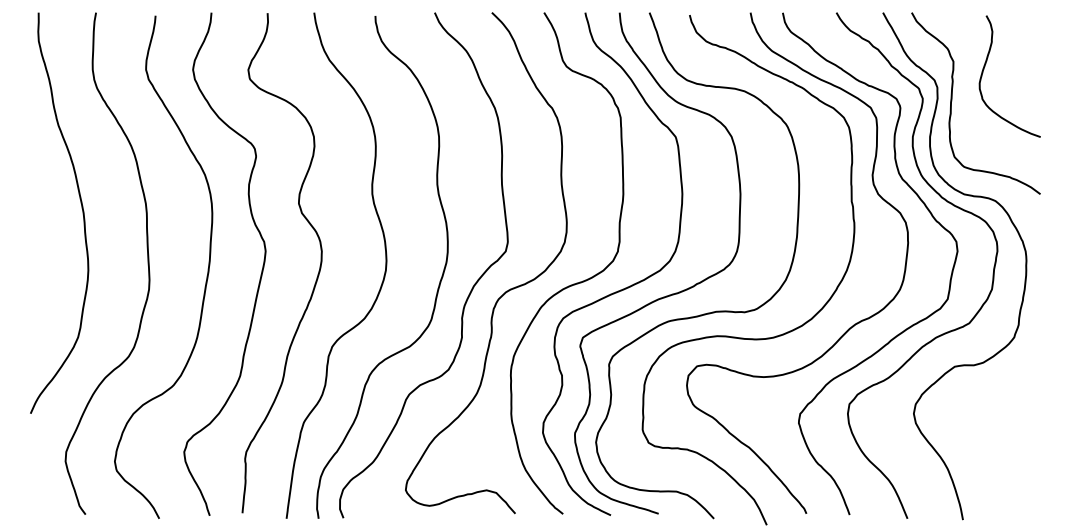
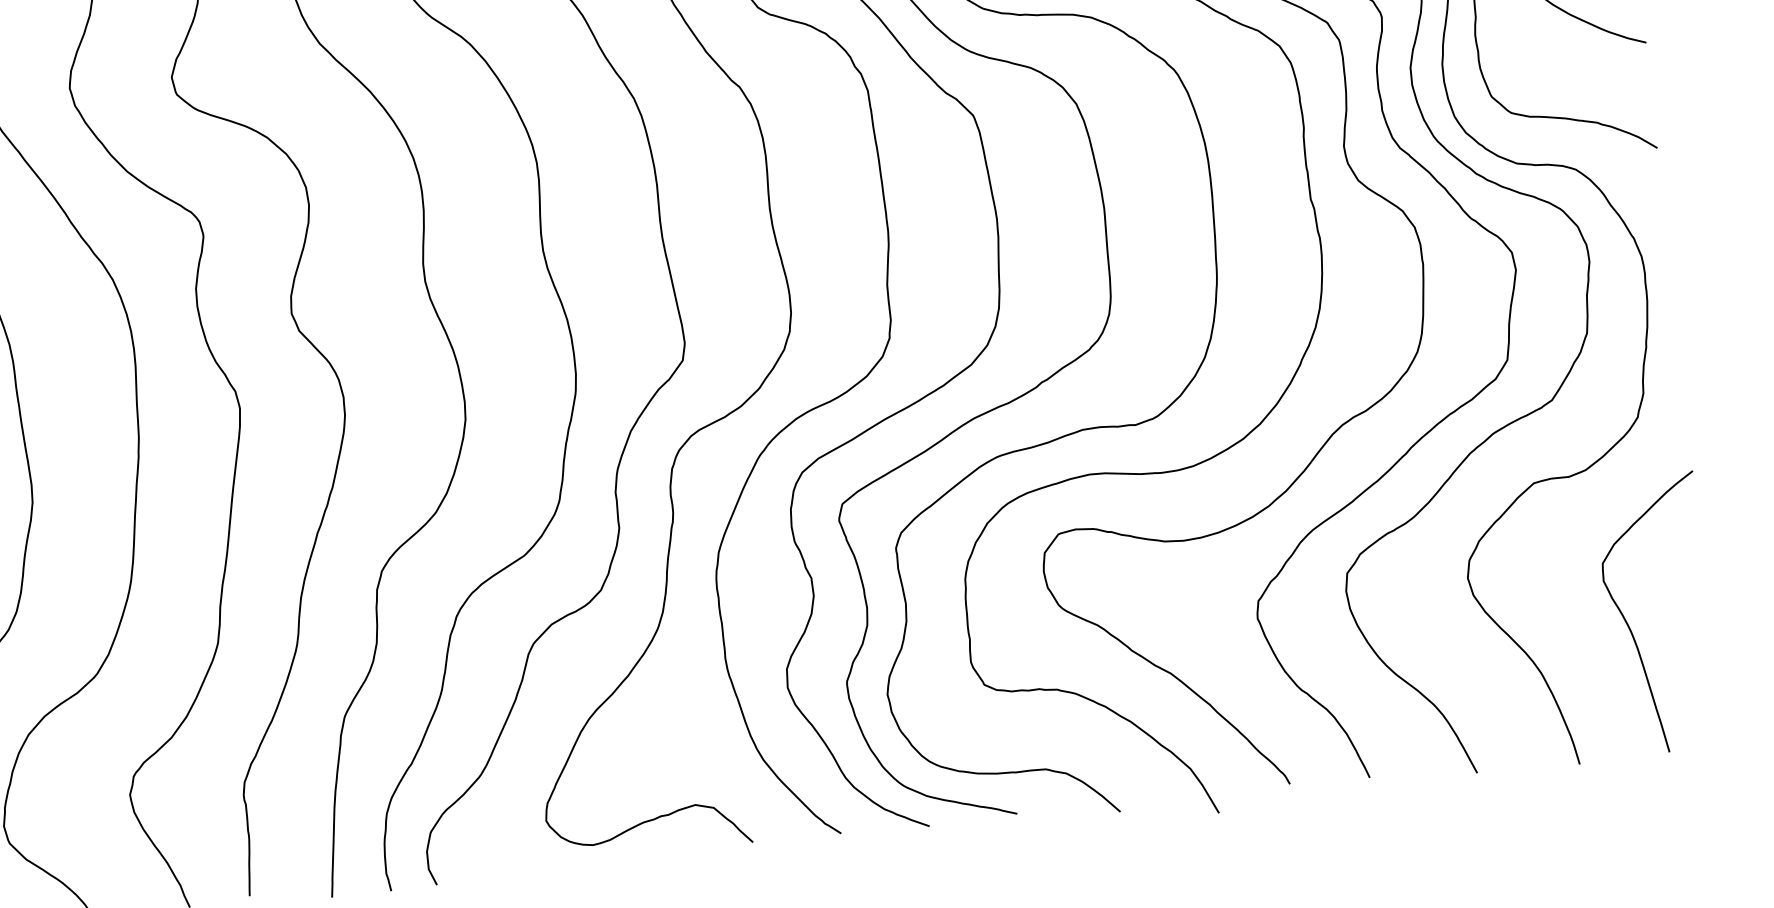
curve: (998, 449) -> (1631, 627), added

